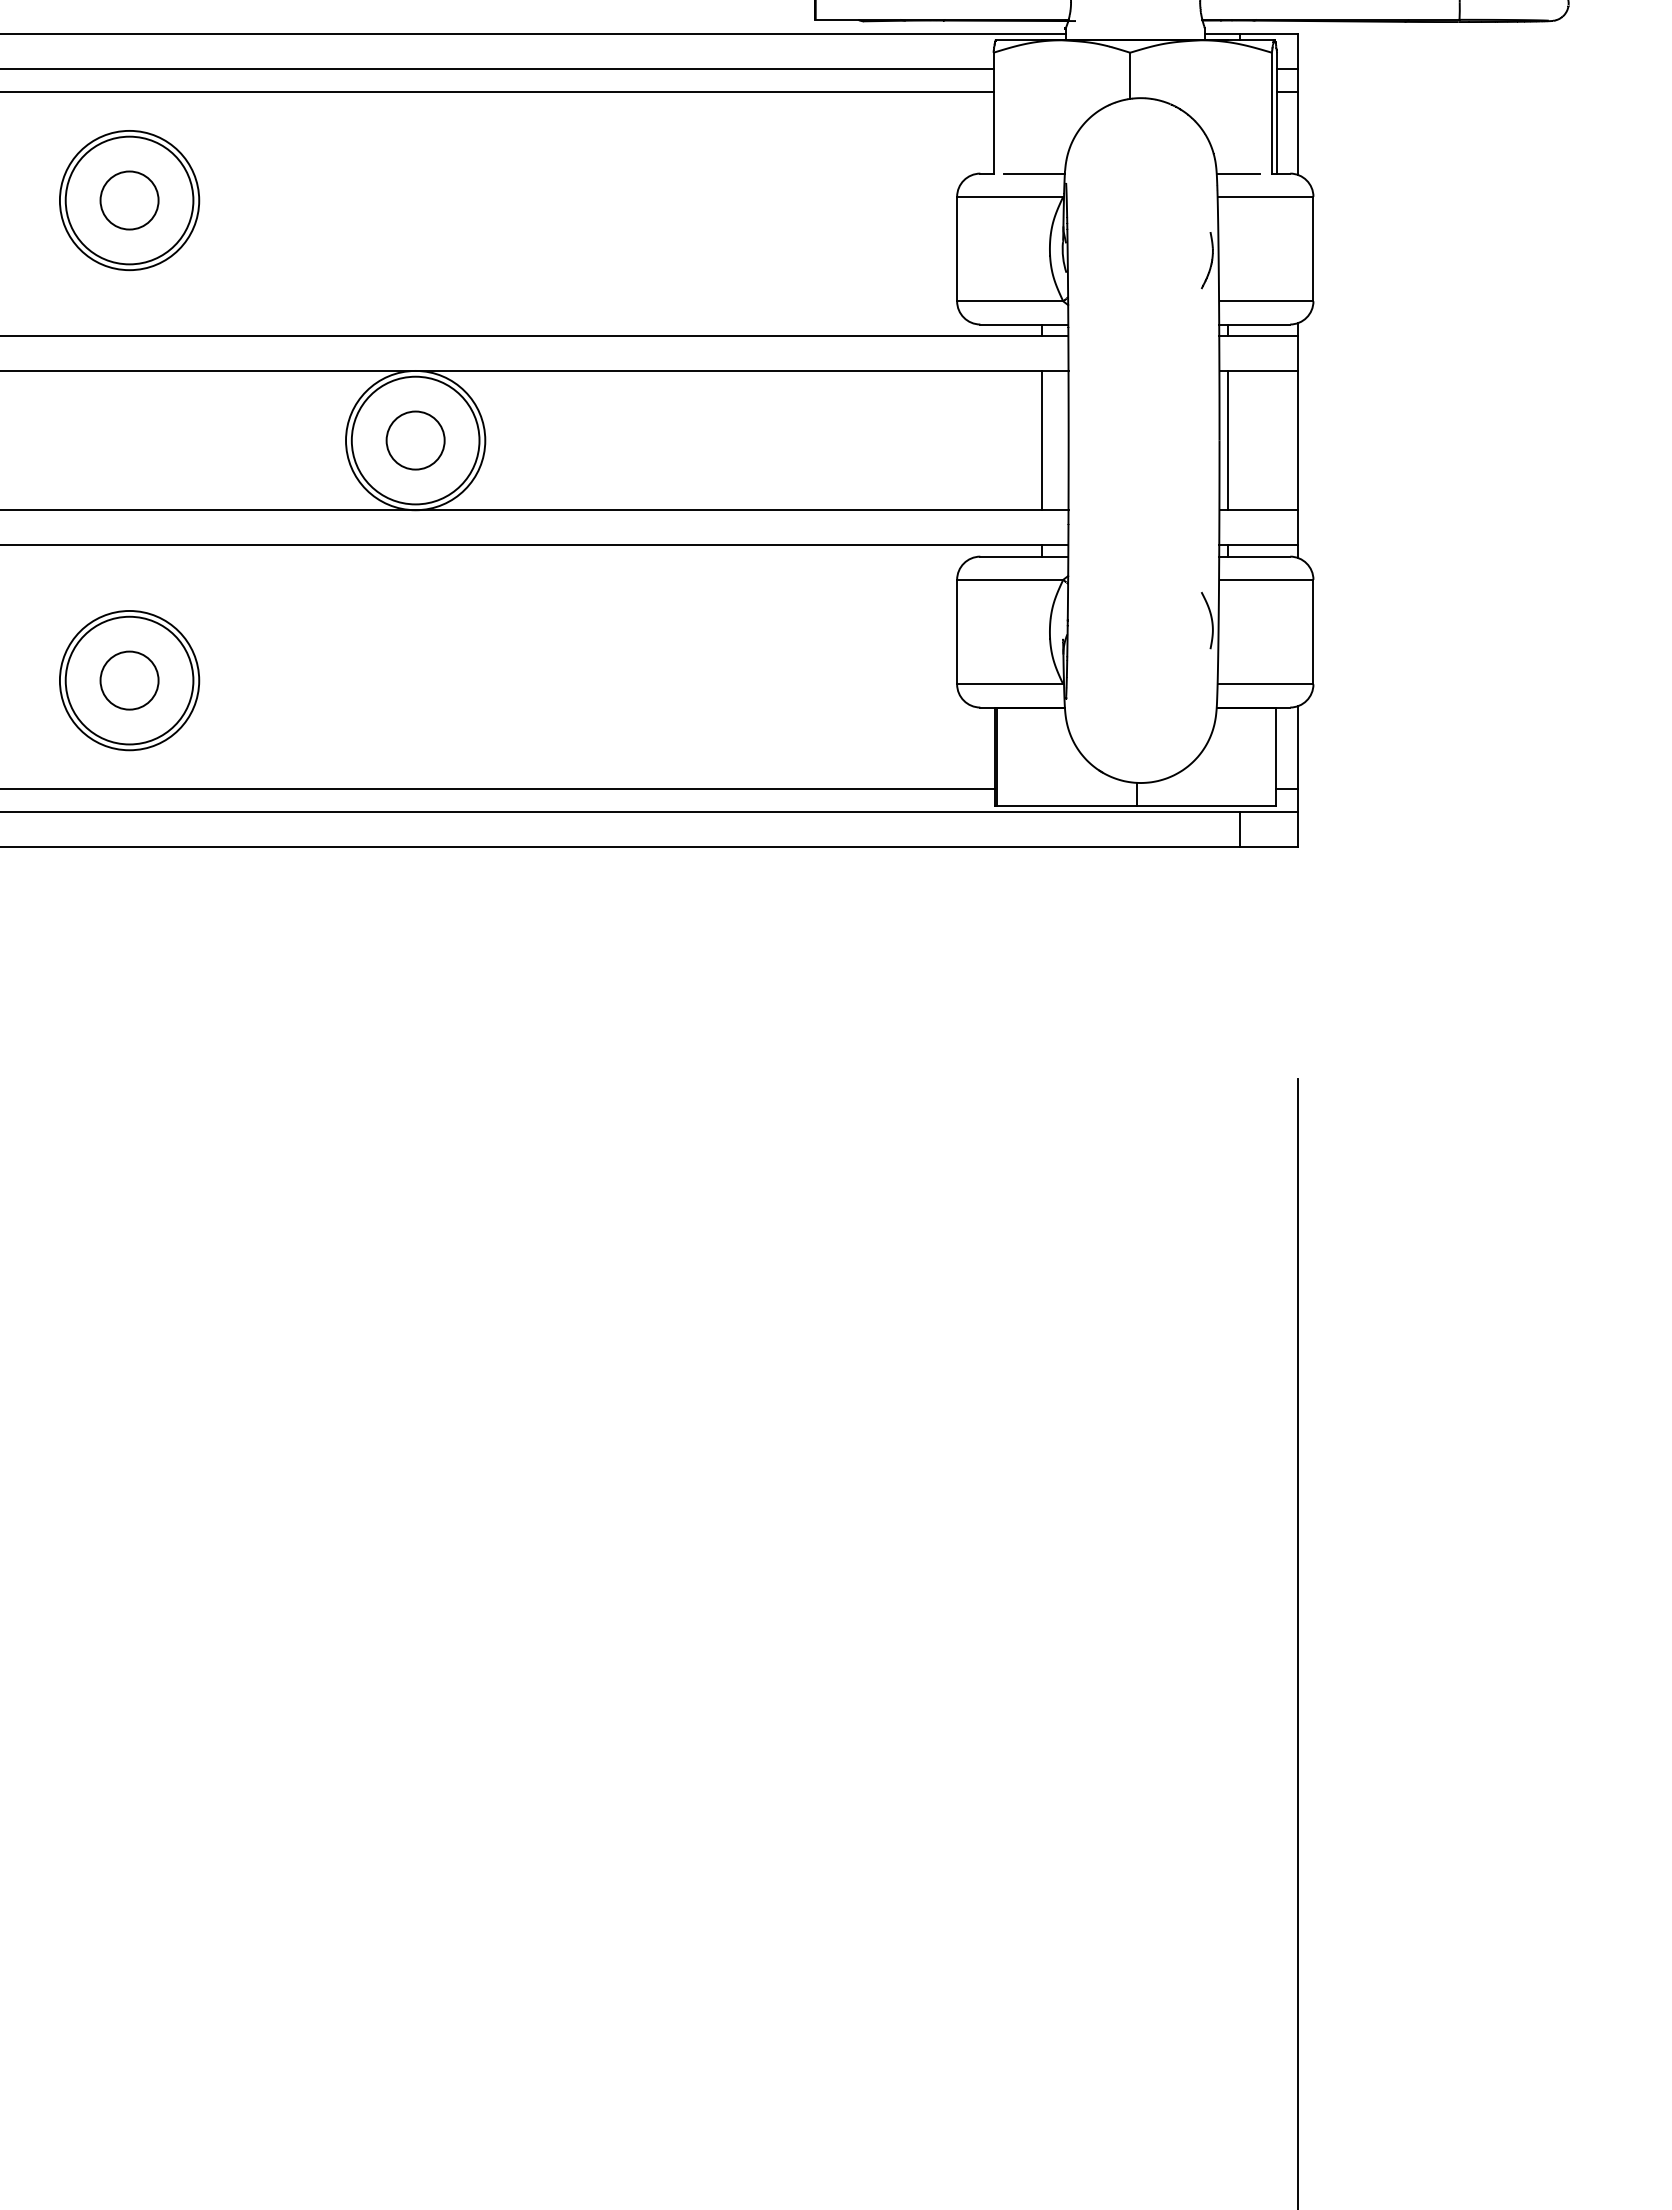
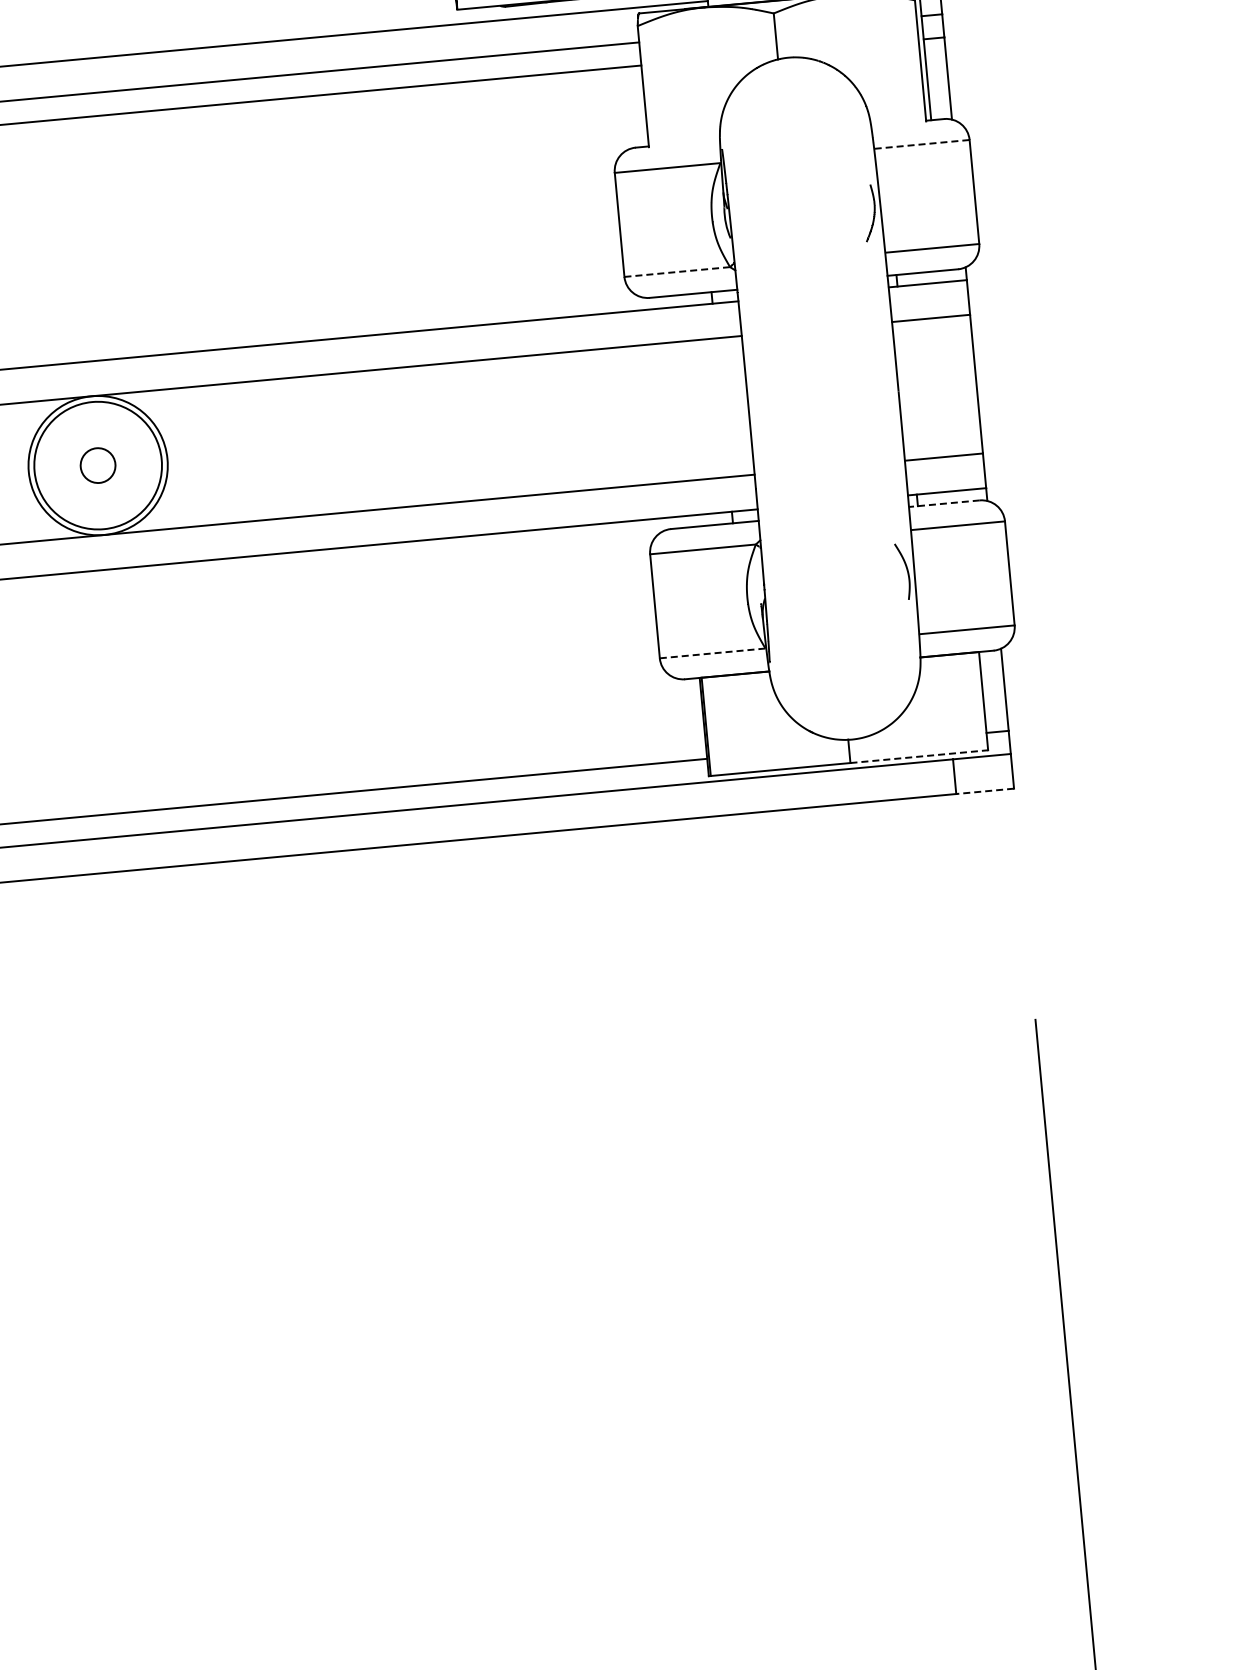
line: (1034, 173) -> (689, 142), removed
line: (1238, 173) -> (892, 123), removed
line: (1265, 196) -> (921, 144), solid -> dashed
line: (1010, 301) -> (677, 272), solid -> dashed
circle: (415, 440) -> (98, 465), size x0.6
line: (1042, 440) -> (722, 407), removed
line: (1228, 440) -> (907, 390), removed
line: (1254, 556) -> (944, 503), solid -> dashed
line: (1010, 684) -> (712, 653), solid -> dashed
line: (1206, 806) -> (919, 756), solid -> dashed
line: (1268, 846) -> (984, 791), solid -> dashed

